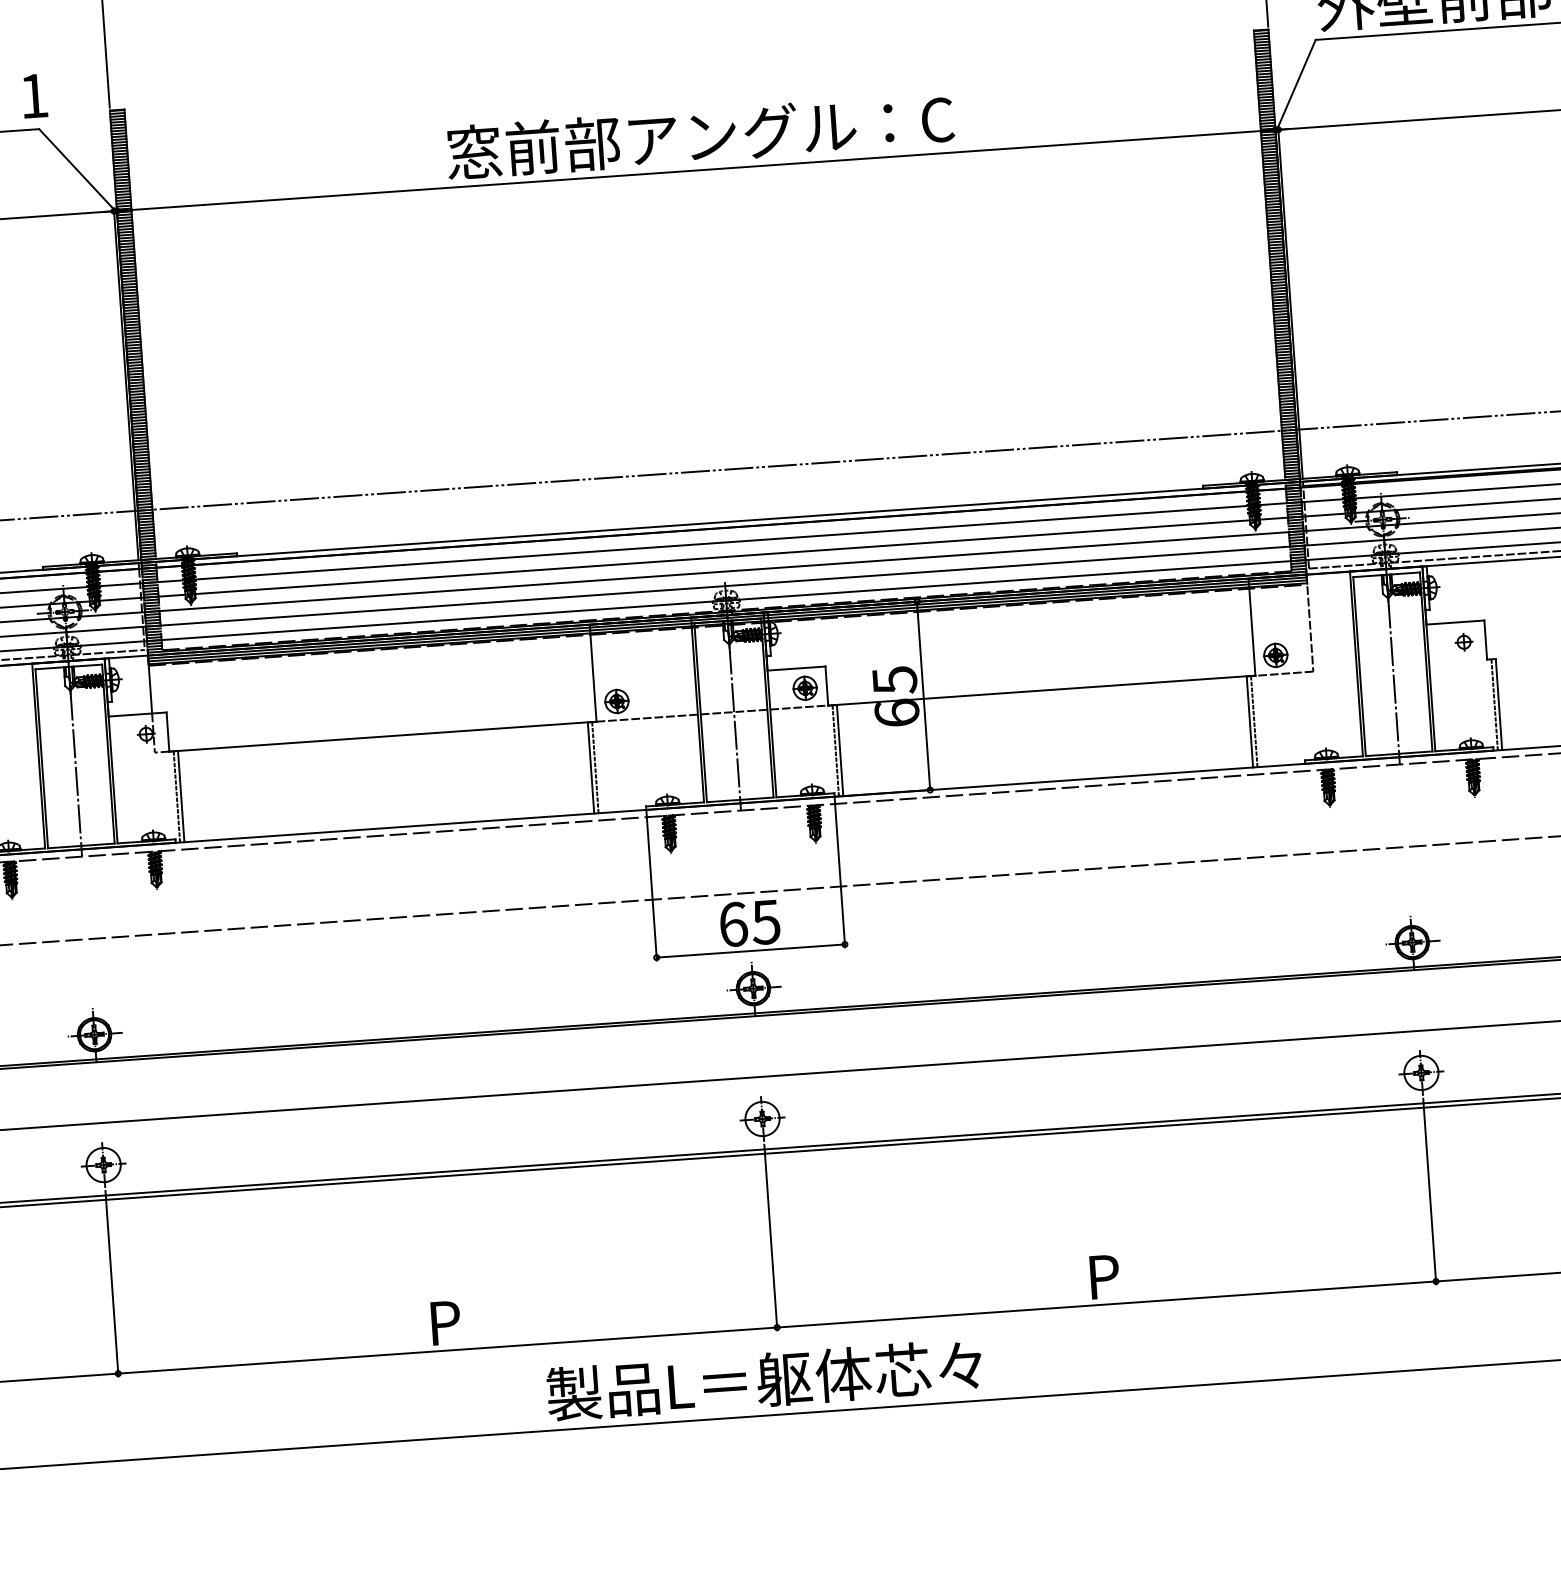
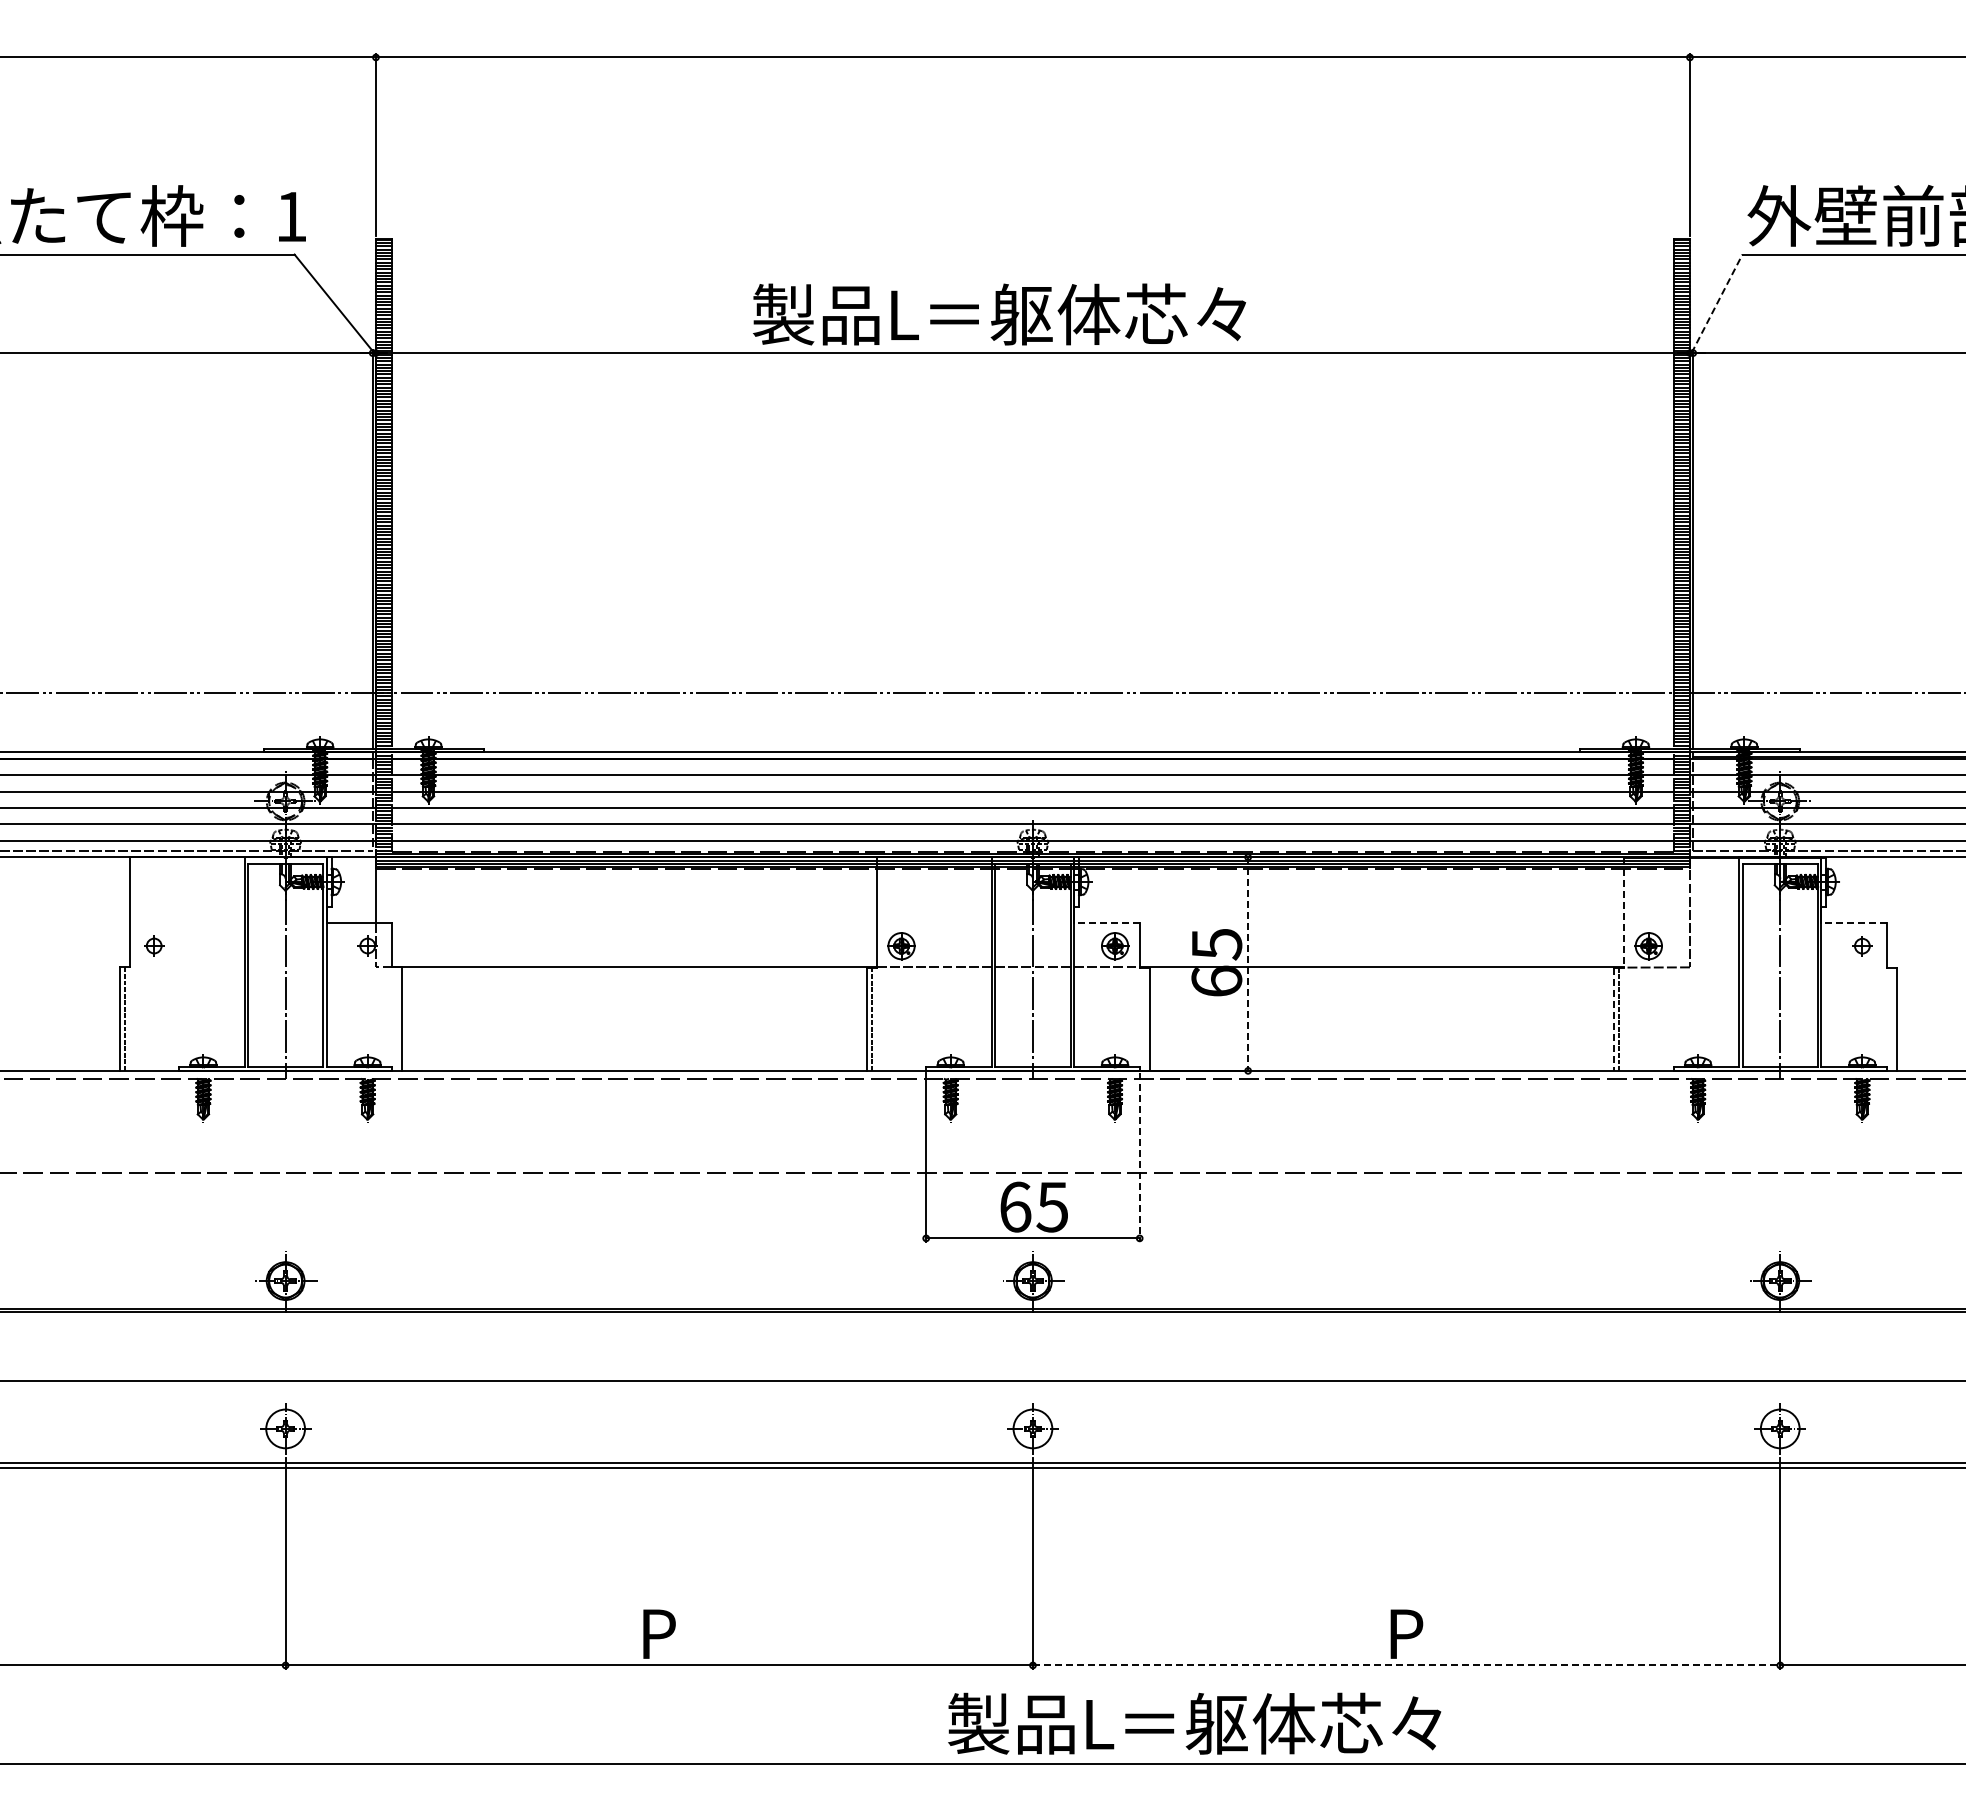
line: (1296, 84) -> (1717, 303), solid -> dashed
text: (699, 136) -> (1039, 314), 窓前部アングル：C -> 製品L＝躯体芯々
line: (1455, 622) -> (1854, 923), solid -> dashed
line: (1252, 628) -> (1624, 913), solid -> dashed
line: (796, 668) -> (1106, 923), solid -> dashed
line: (923, 696) -> (1248, 964), solid -> dashed
line: (1494, 704) -> (1891, 1018), removed
line: (1250, 722) -> (1614, 1019), solid -> dashed
line: (835, 750) -> (1144, 1018), removed
line: (177, 796) -> (397, 1018), removed
line: (839, 873) -> (1139, 1157), solid -> dashed
line: (1106, 1304) -> (1406, 1665), solid -> dashed
text: (764, 1379) -> (1194, 1723), moved

